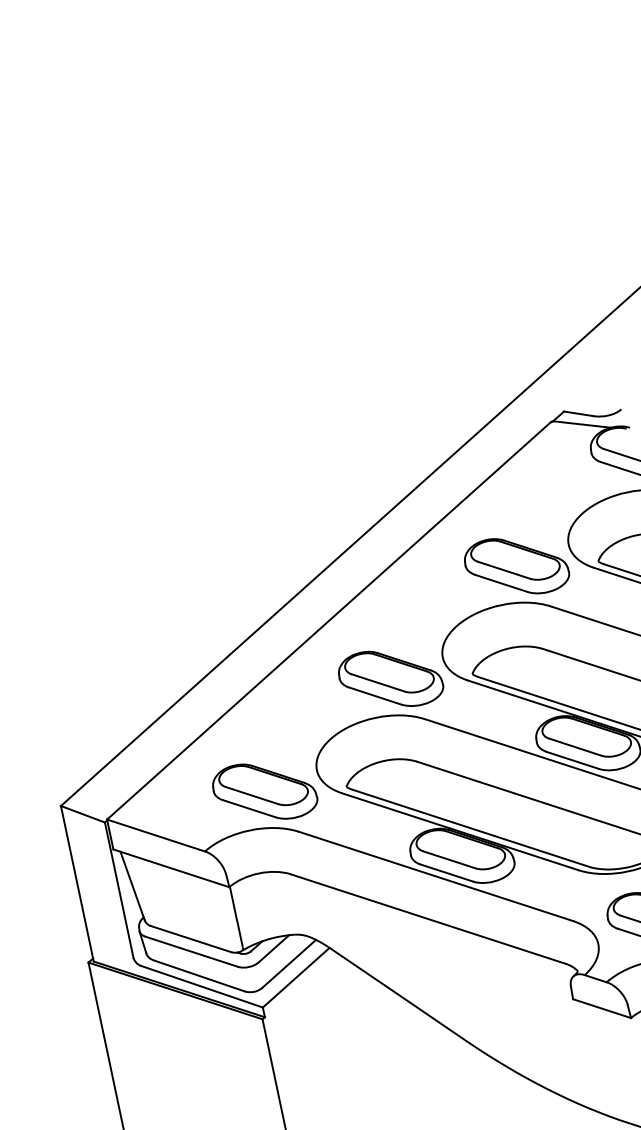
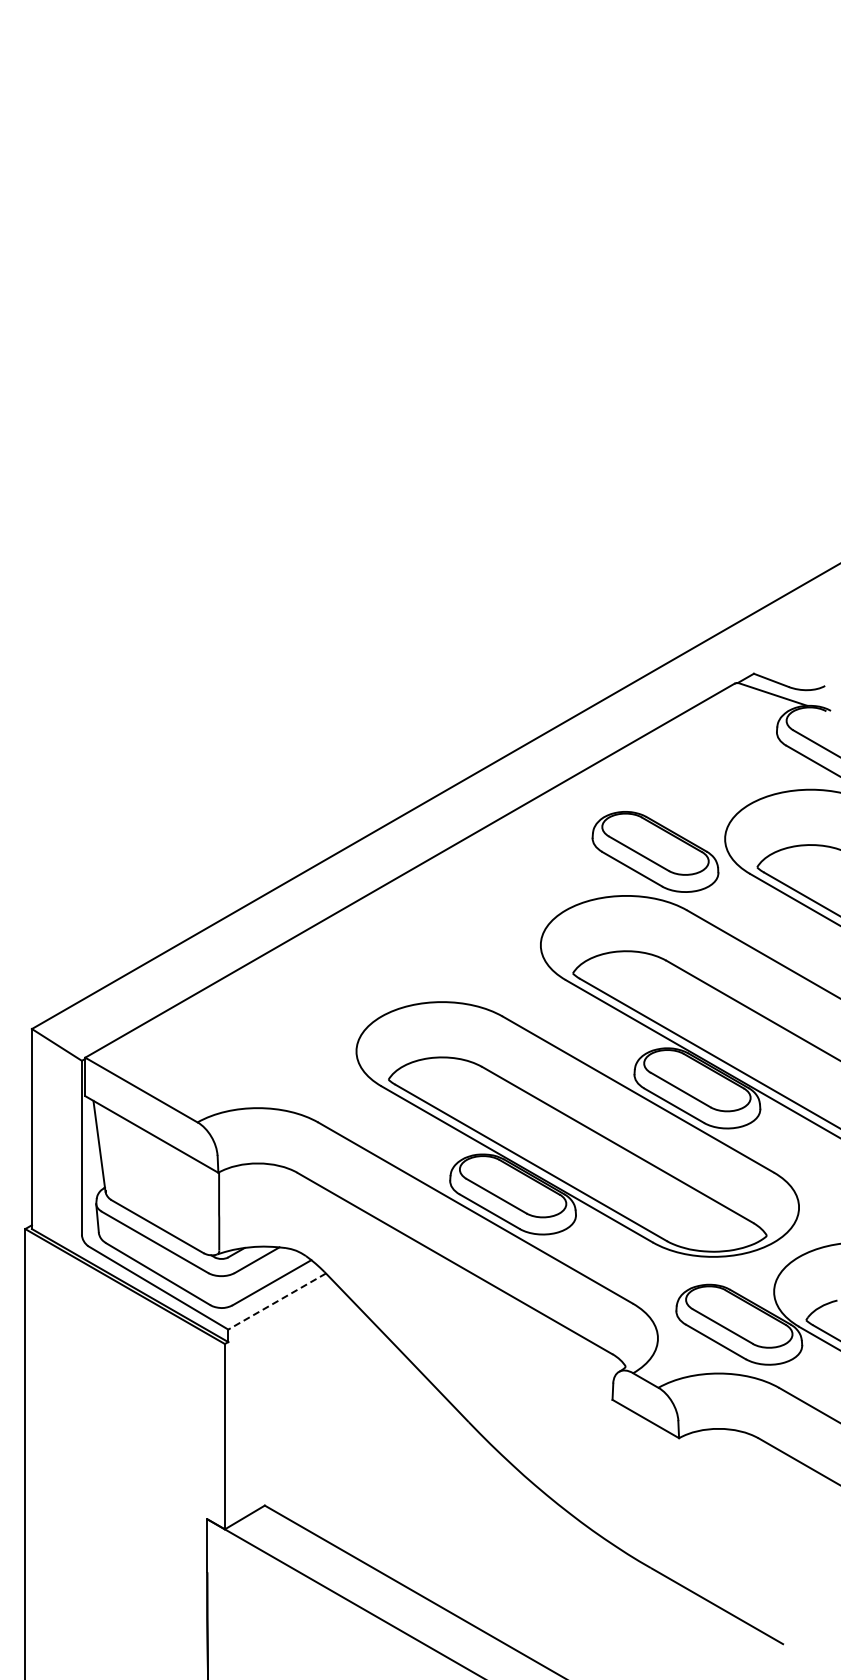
part: (390, 678) -> (470, 957), removed
part: (264, 791) -> (286, 1064), removed
line: (295, 977) -> (276, 1301), solid -> dashed

